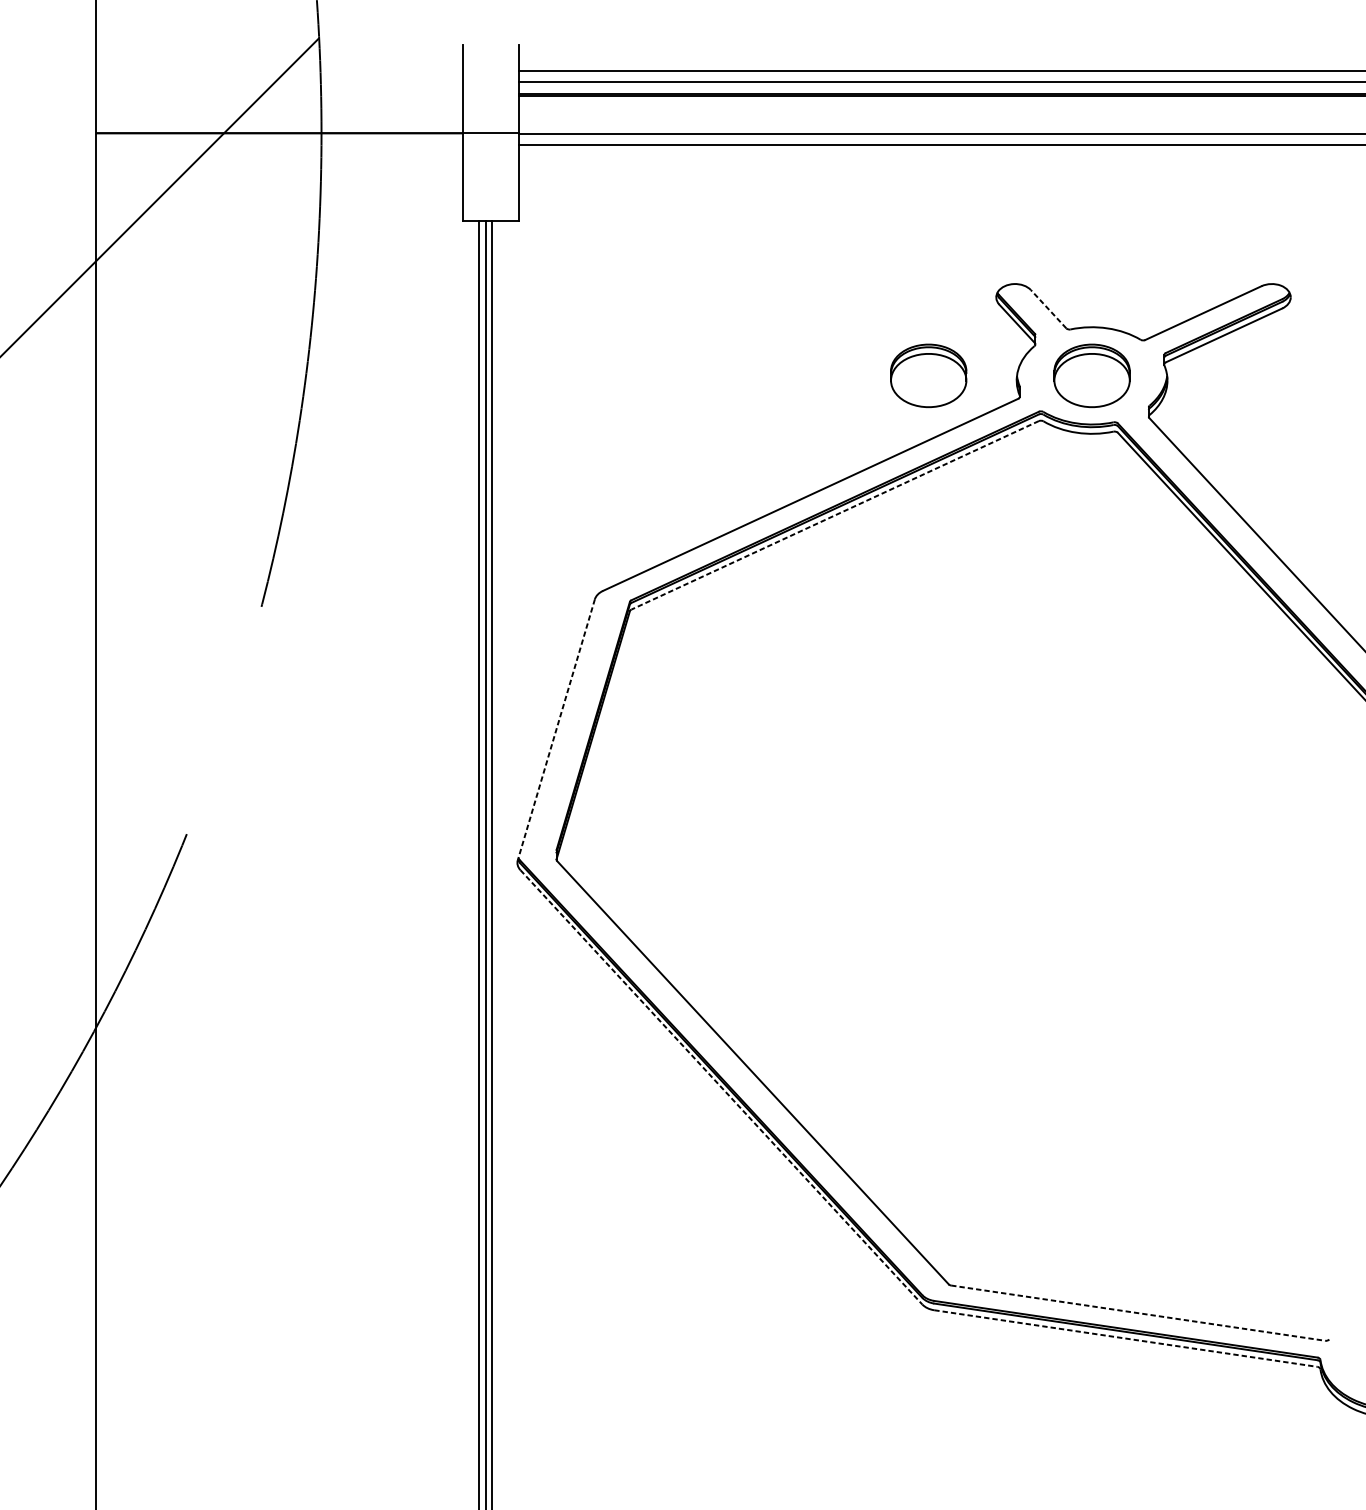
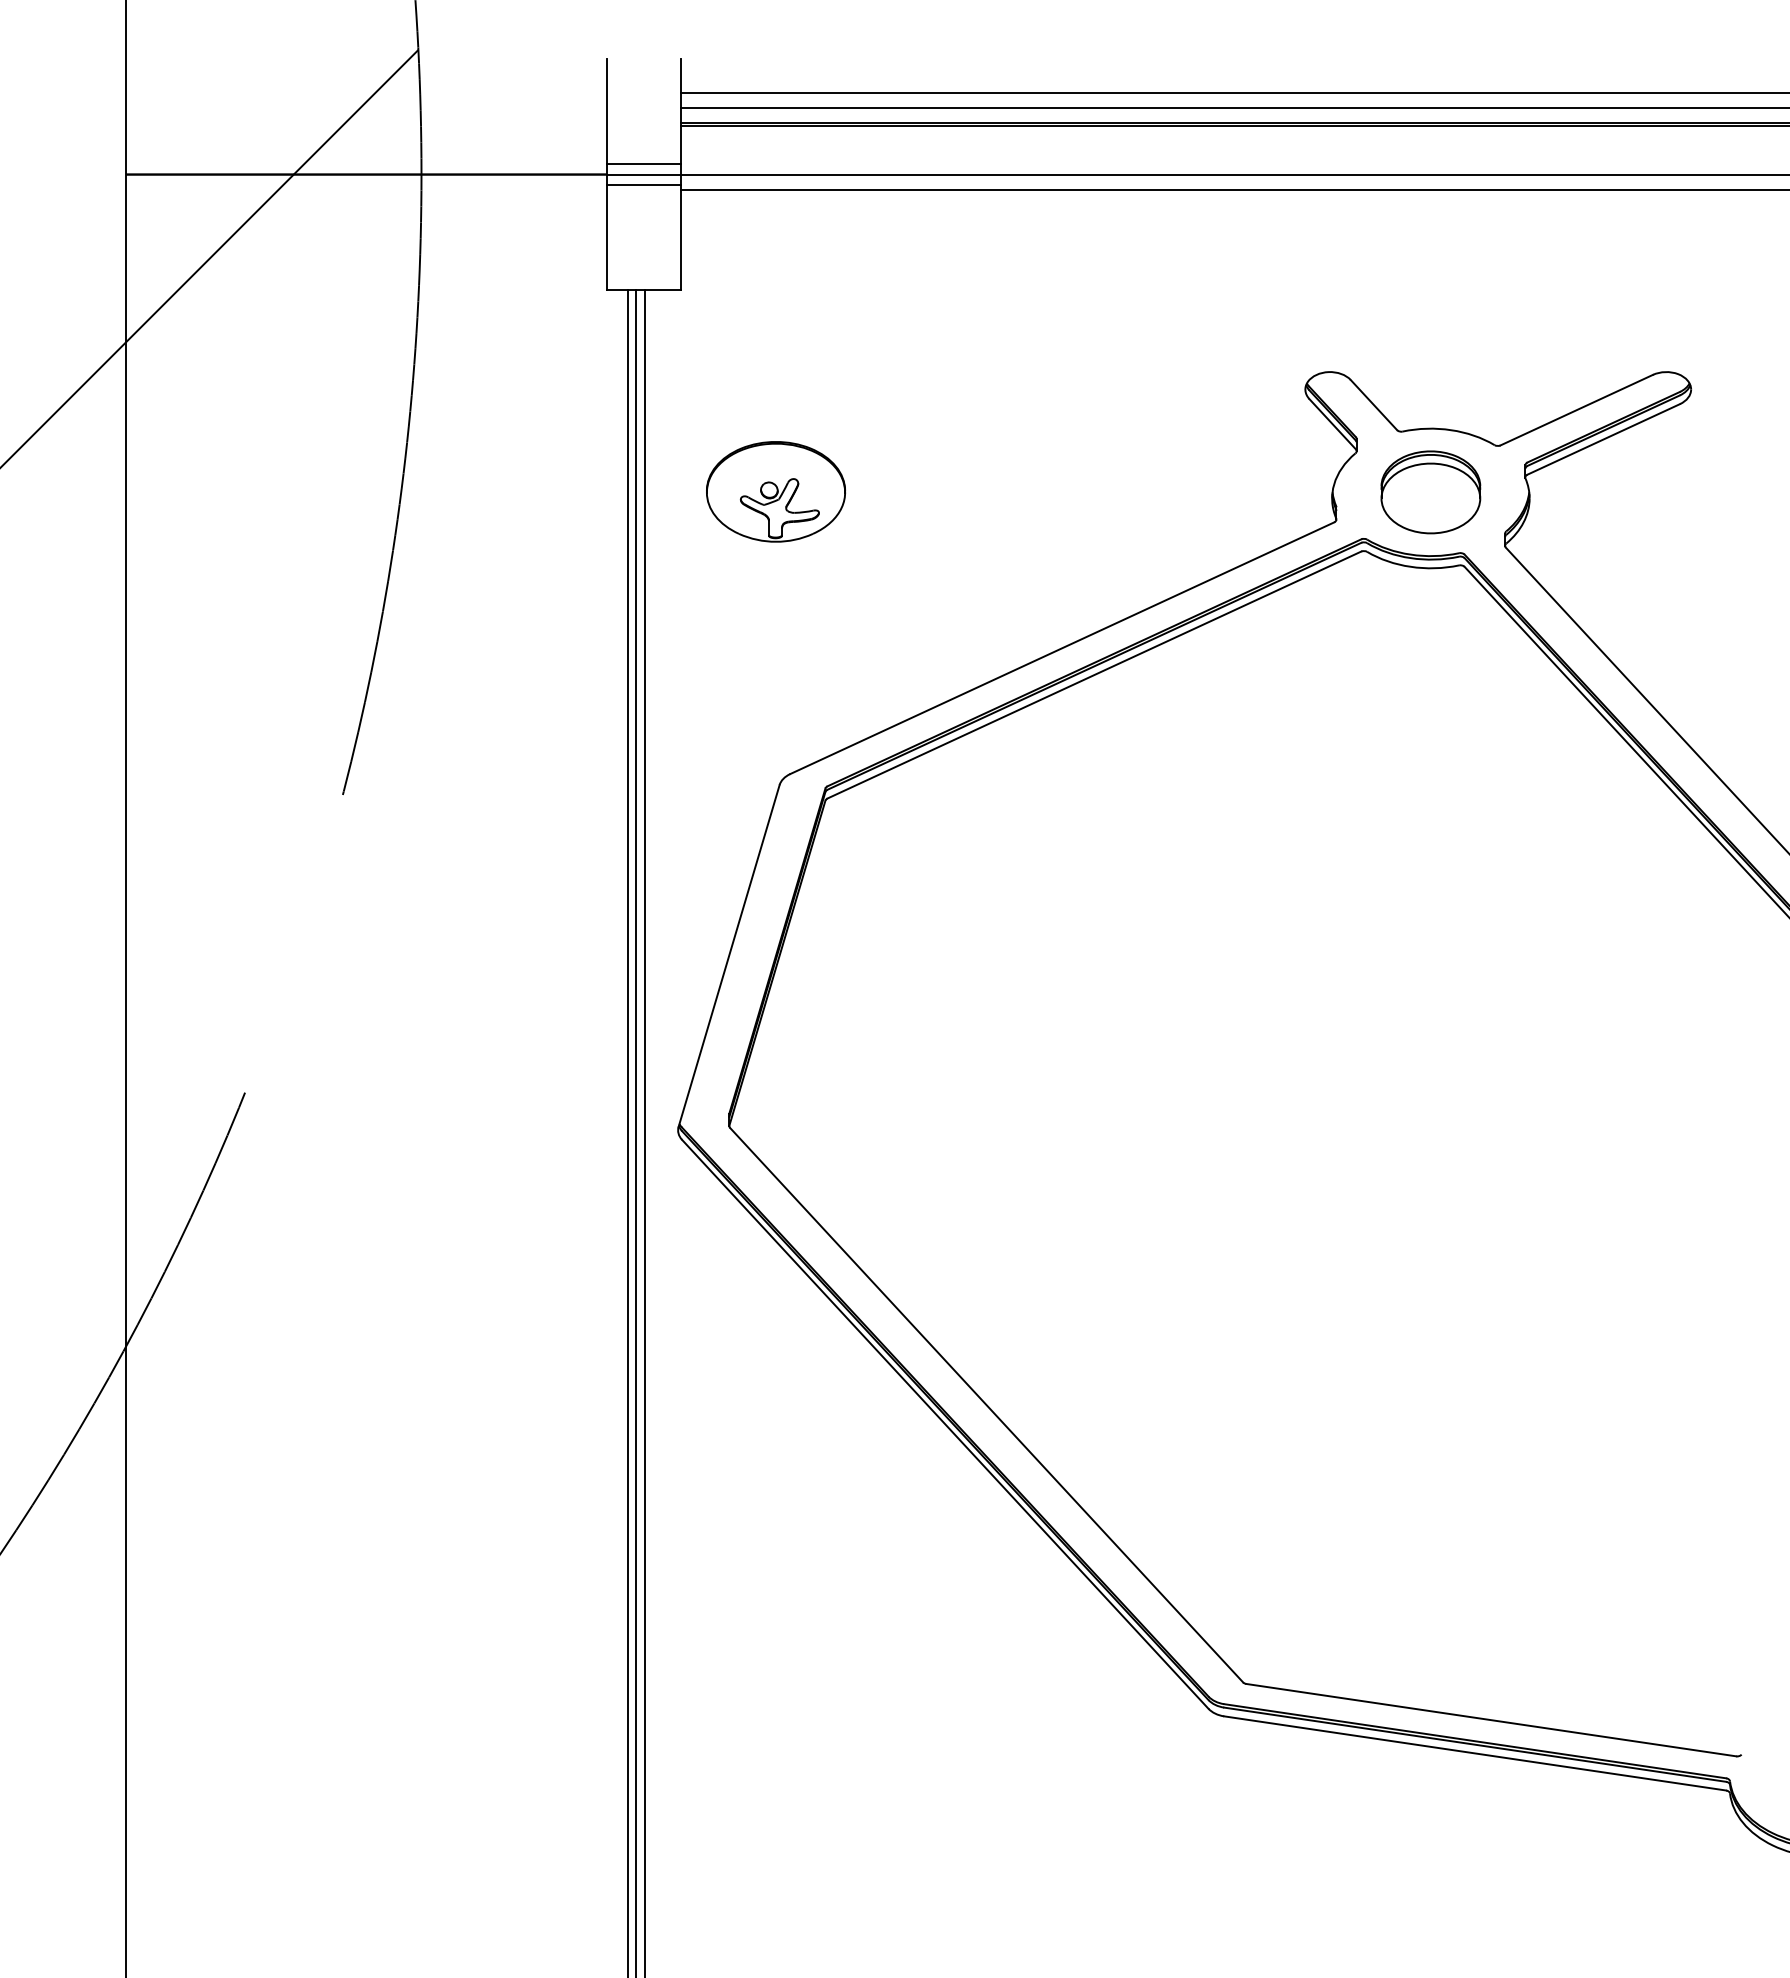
line: (491, 125) -> (643, 164), added
line: (491, 141) -> (643, 185), added
line: (1048, 308) -> (1373, 404), dashed -> solid
part: (591, 375) -> (775, 491), added
part: (928, 375) -> (1216, 492), removed
line: (834, 515) -> (1093, 675), dashed -> solid
line: (555, 730) -> (728, 956), dashed -> solid
line: (721, 1087) -> (945, 1424), dashed -> solid
line: (1138, 1313) -> (1491, 1720), dashed -> solid
line: (1126, 1338) -> (1475, 1753), dashed -> solid

